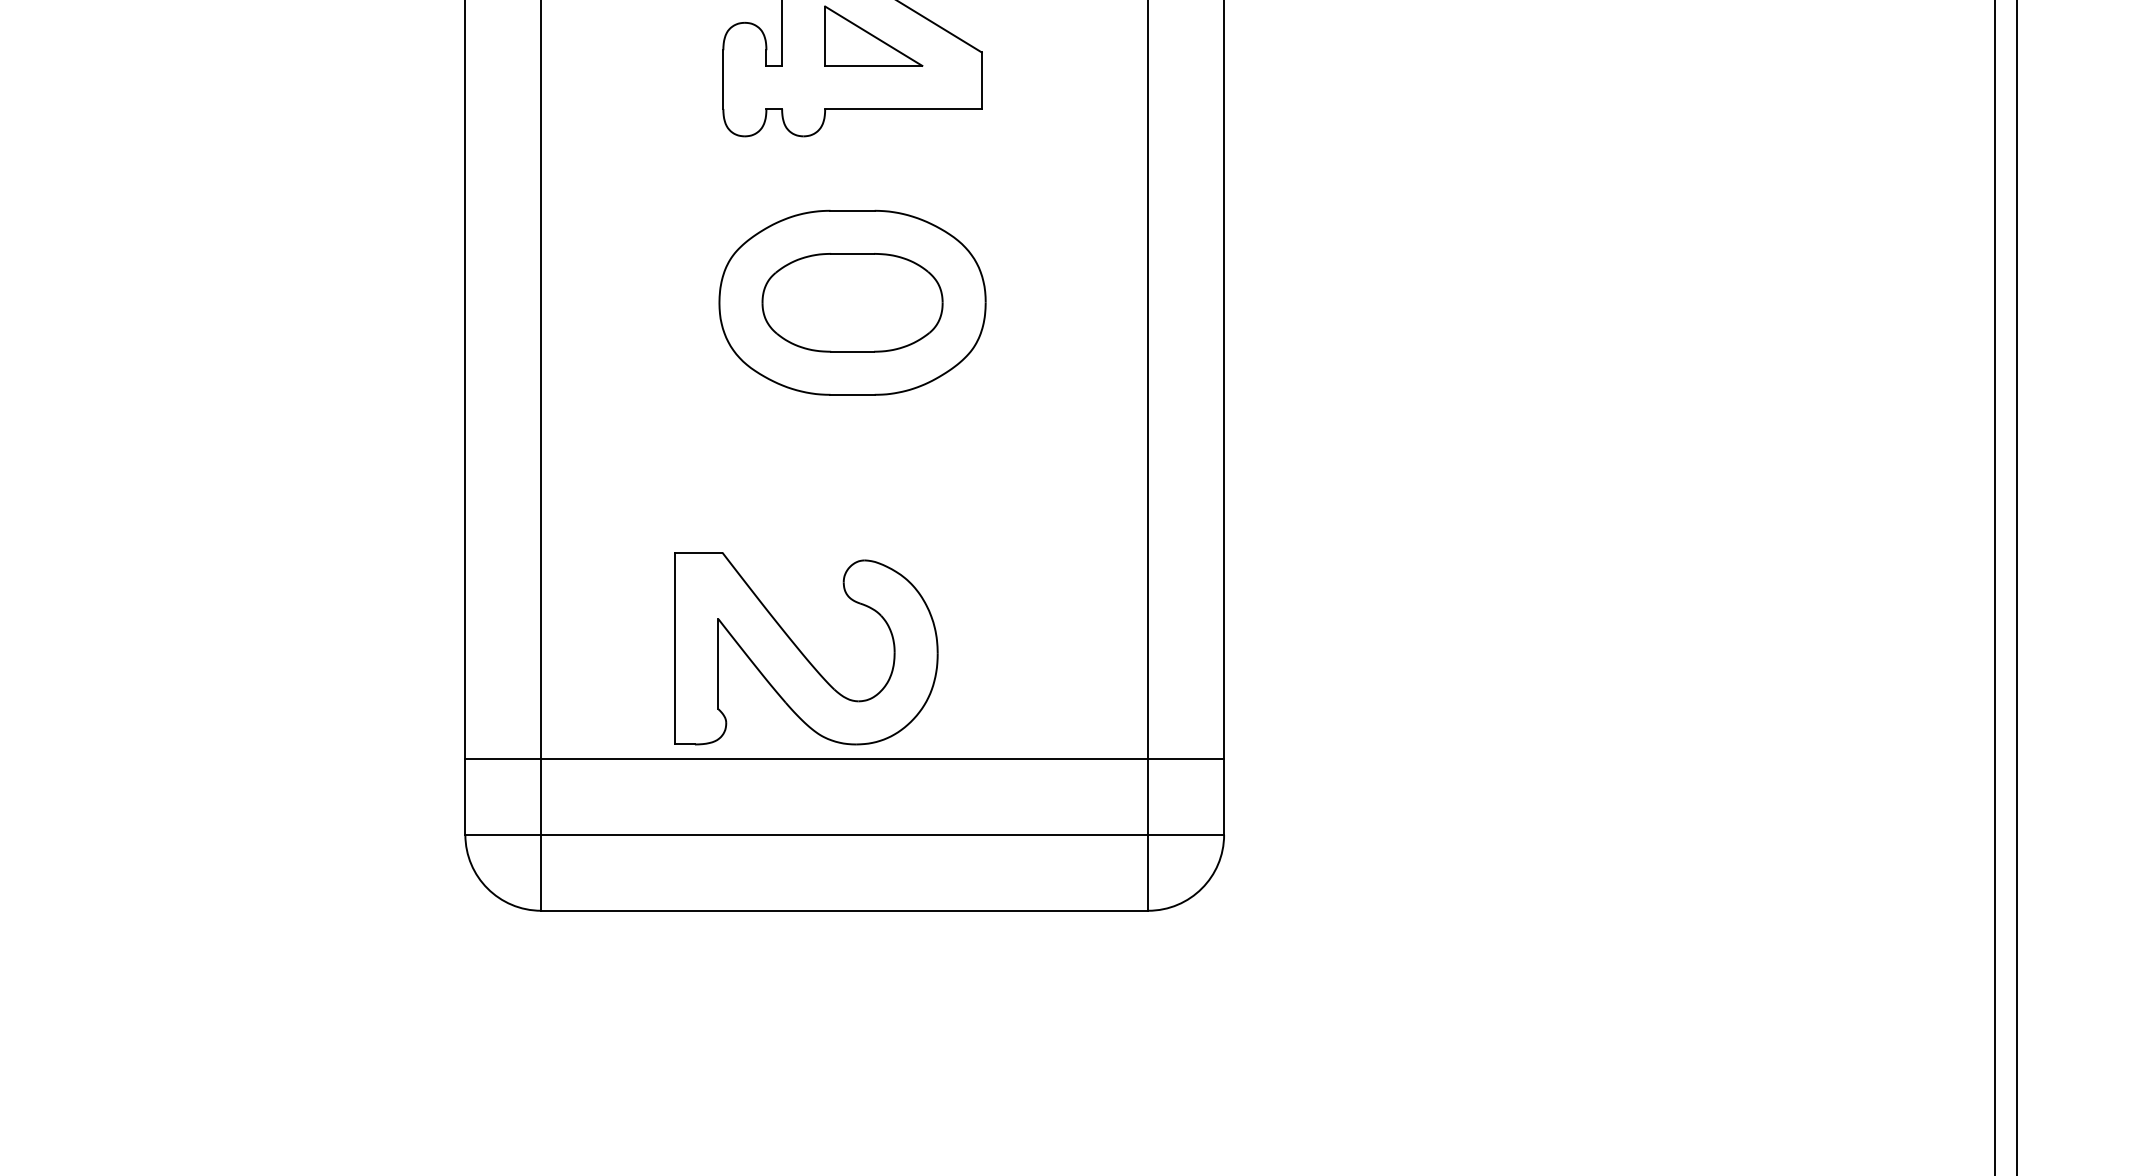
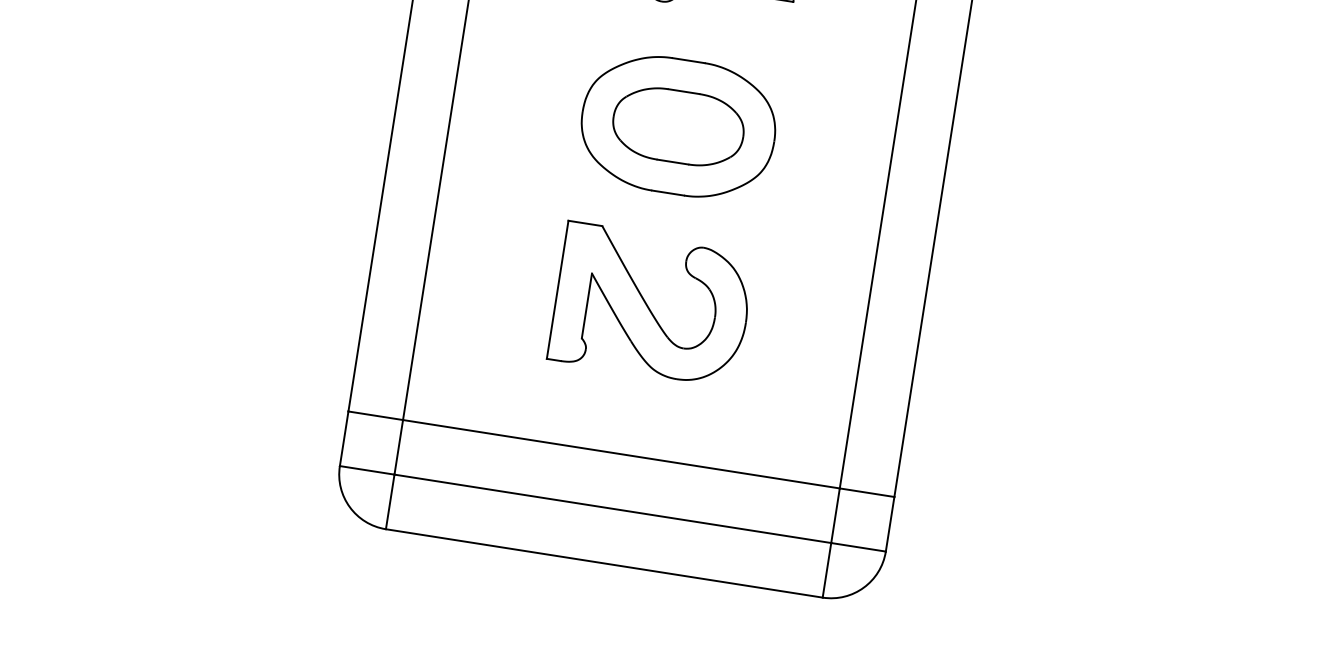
part: (806, 648) -> (652, 304), moved

